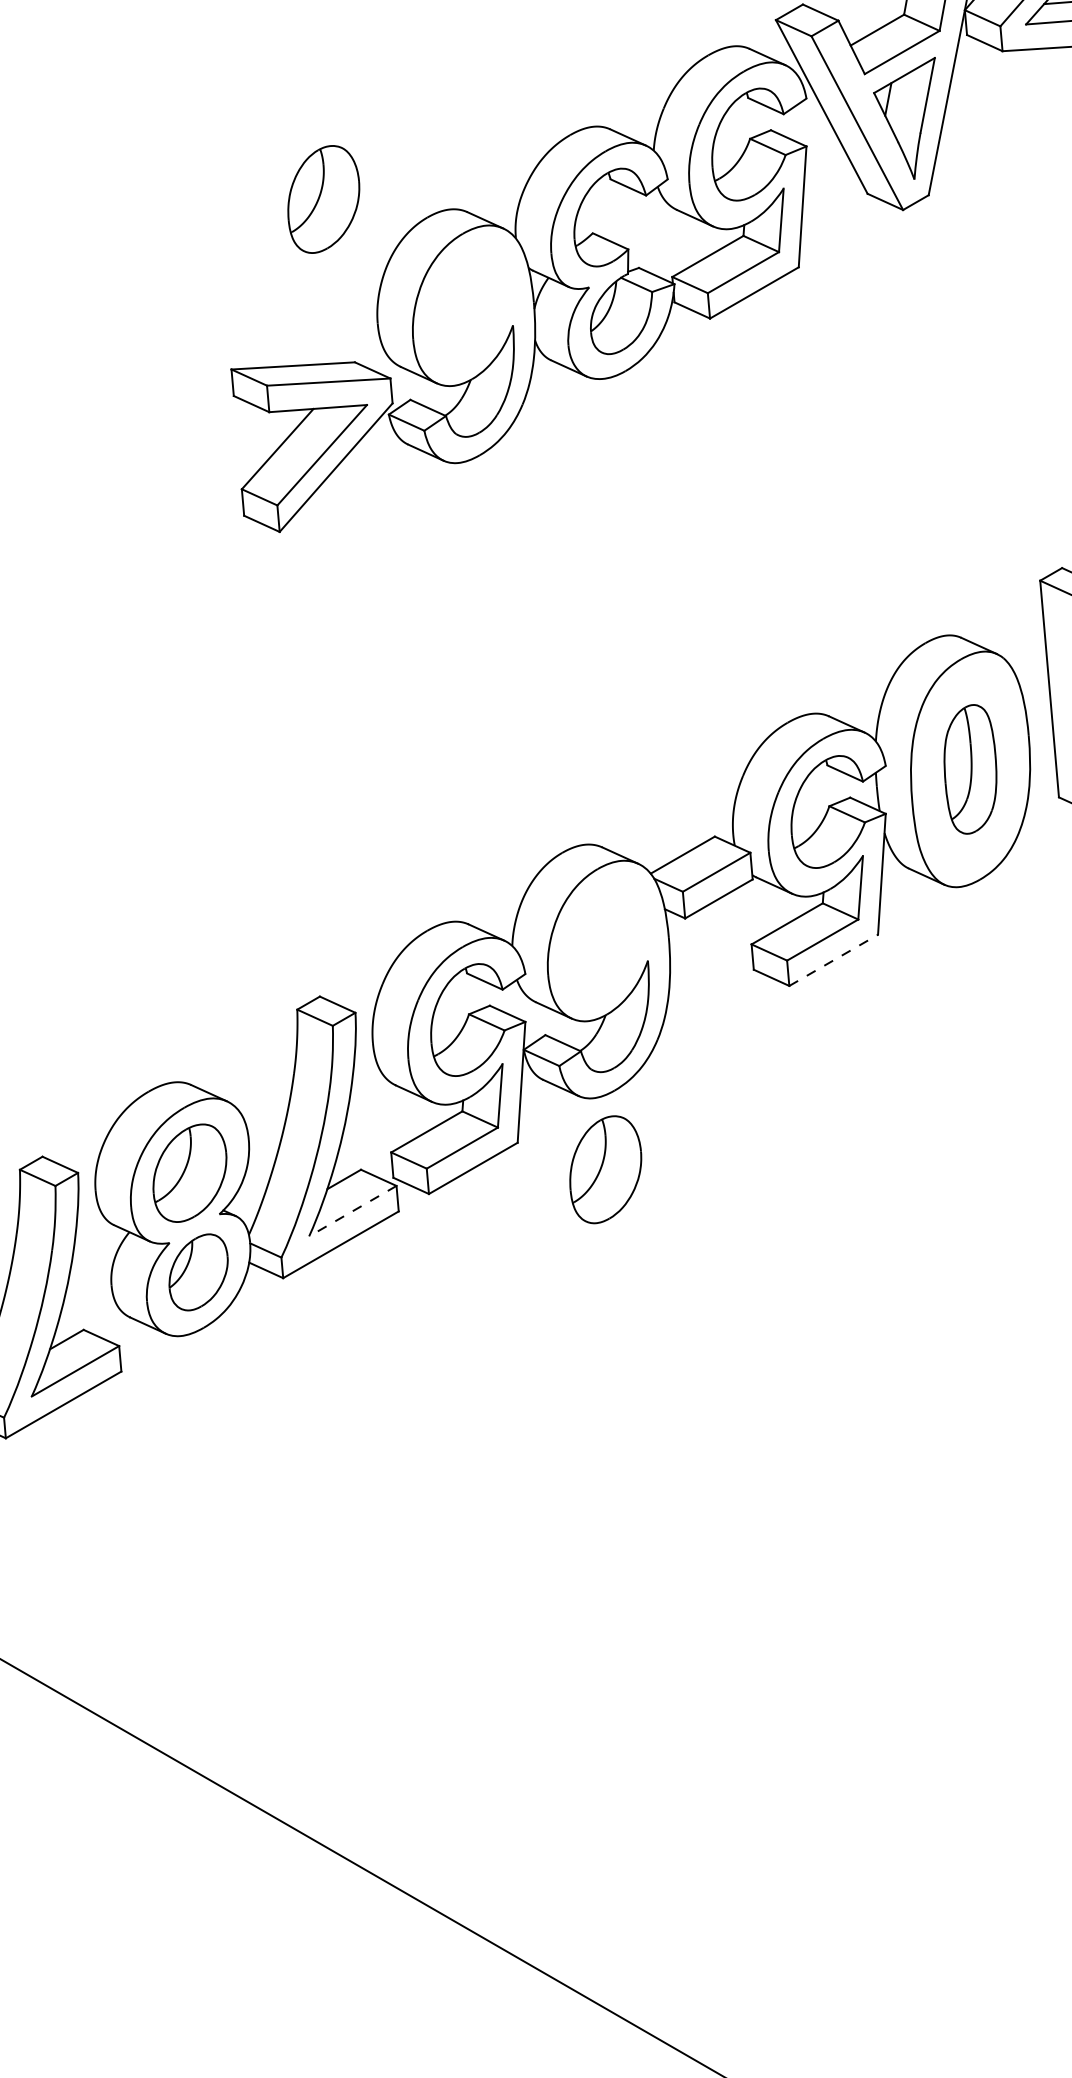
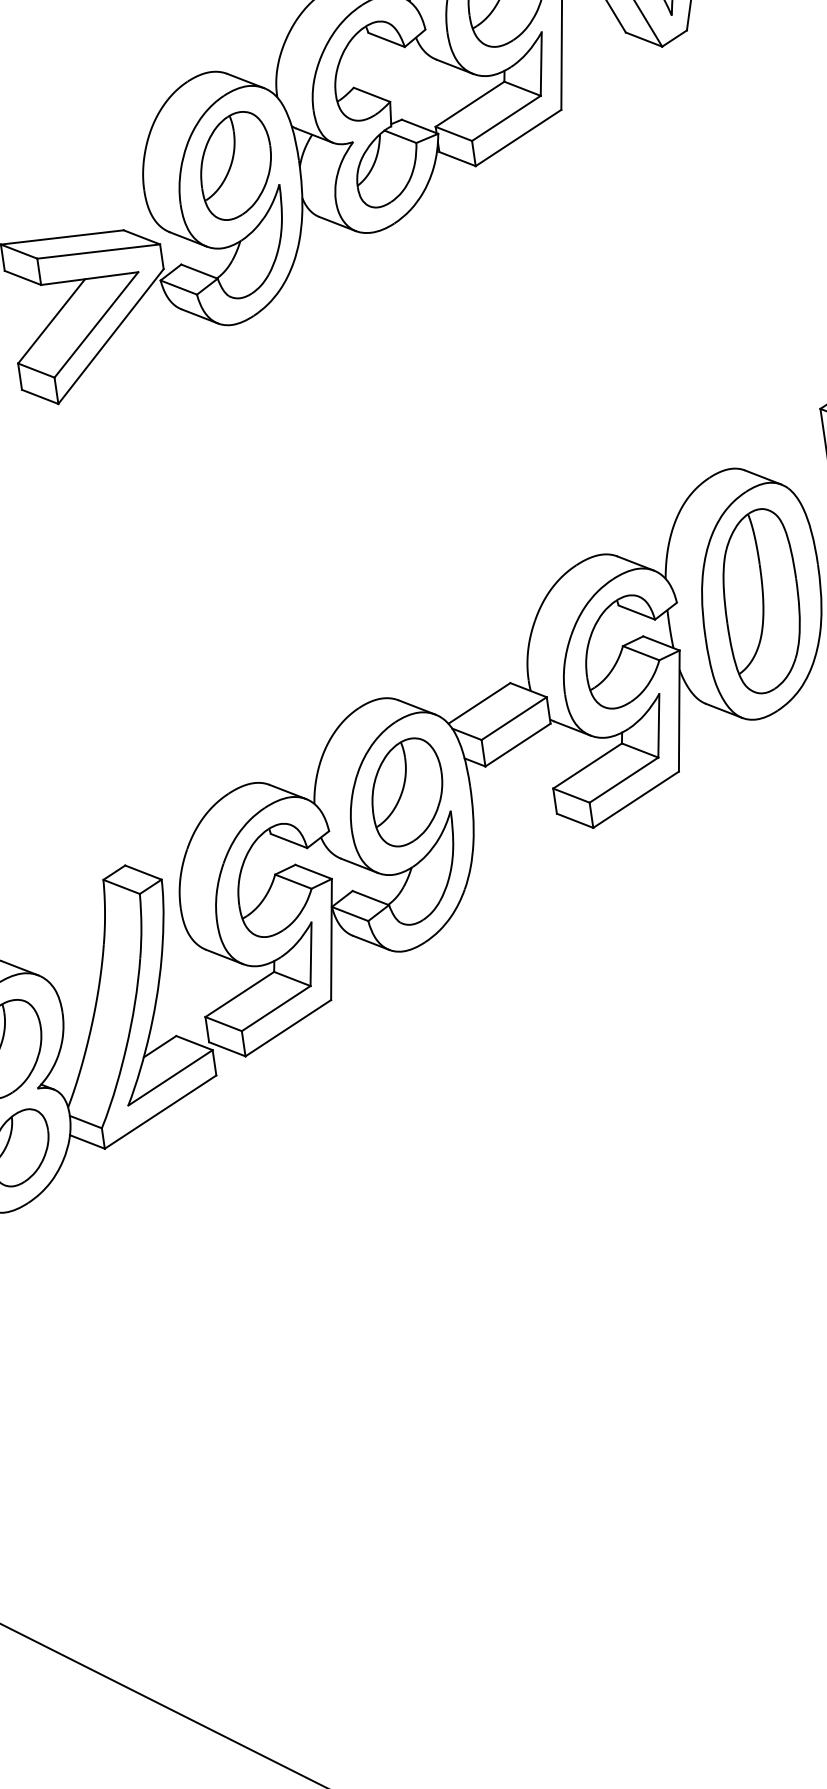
part: (323, 199) -> (235, 165), moved
part: (970, 769) -> (761, 601), size x1.43
line: (834, 960) -> (636, 799), dashed -> solid
part: (605, 1169) -> (407, 792), moved
line: (352, 1211) -> (170, 1078), dashed -> solid

